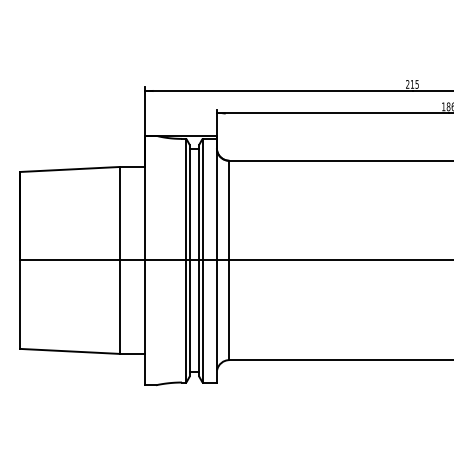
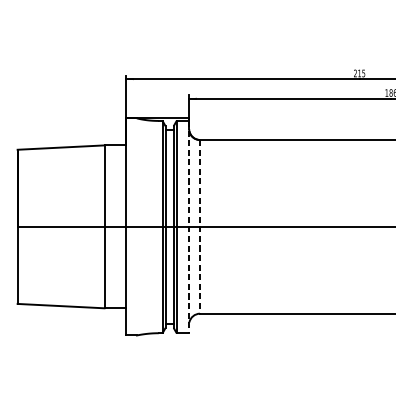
line: (216, 260) -> (188, 226), solid -> dashed
line: (229, 260) -> (200, 226), solid -> dashed

